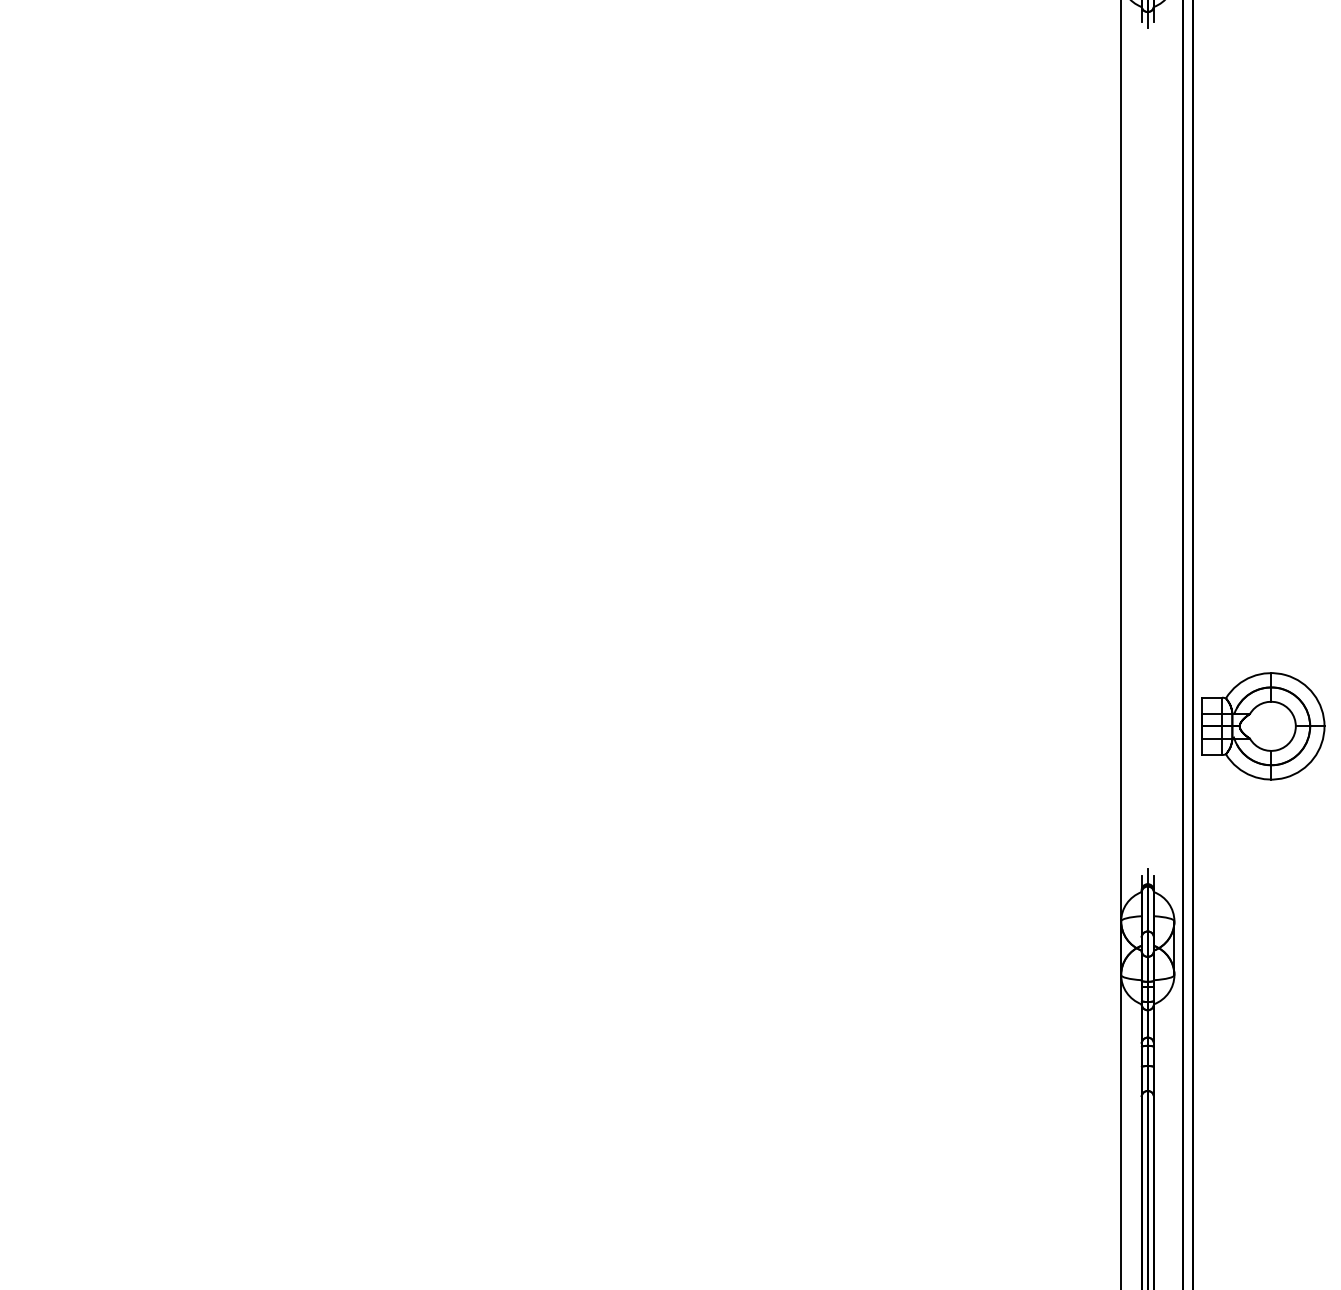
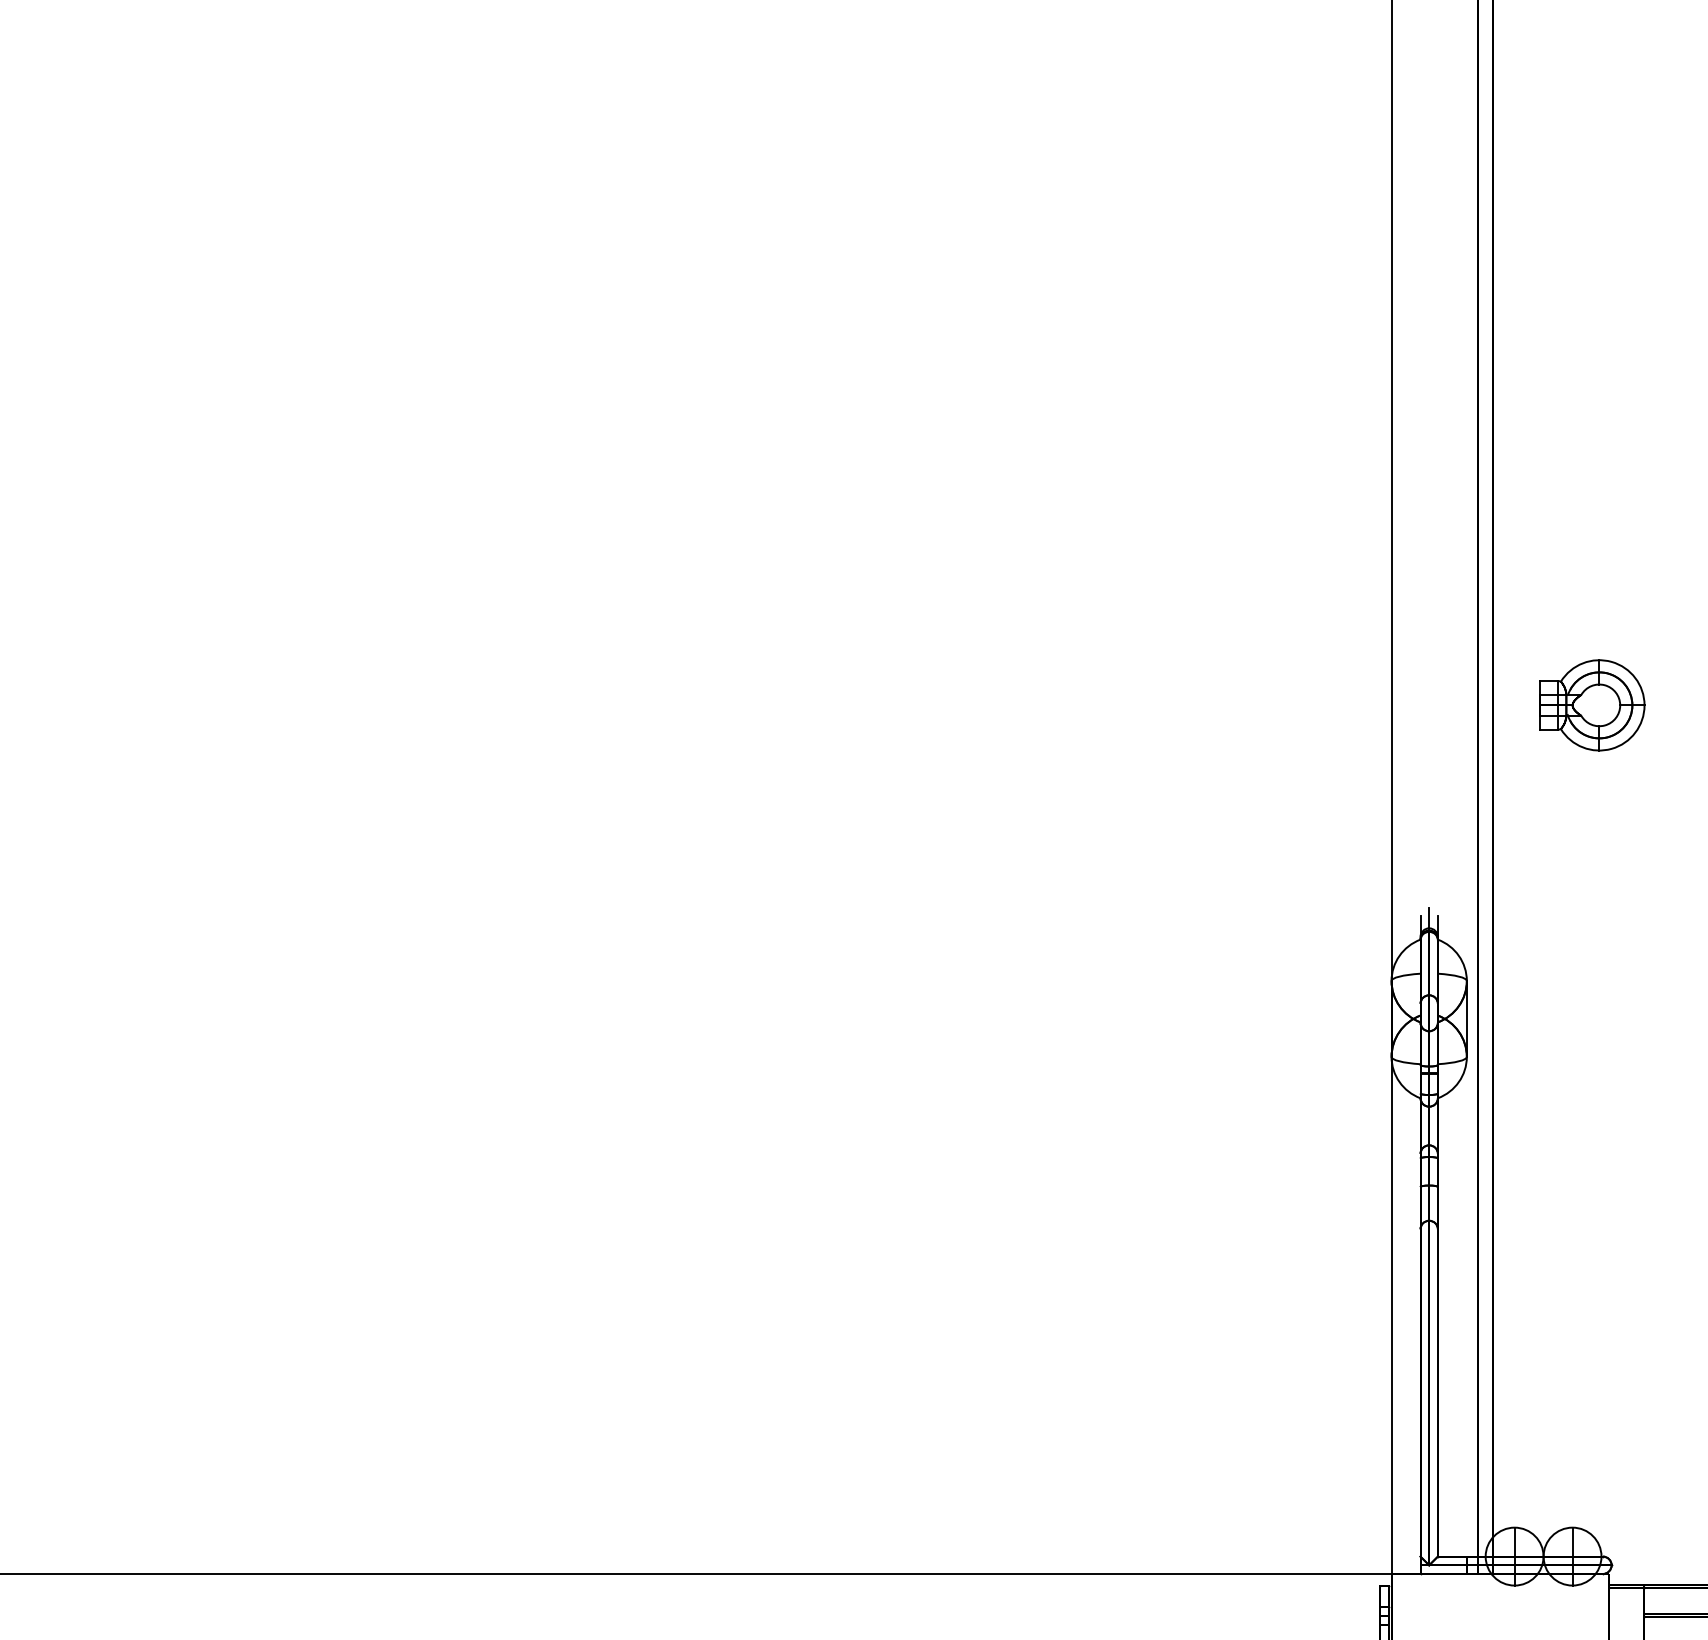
part: (1263, 726) -> (1592, 705), size x0.6

